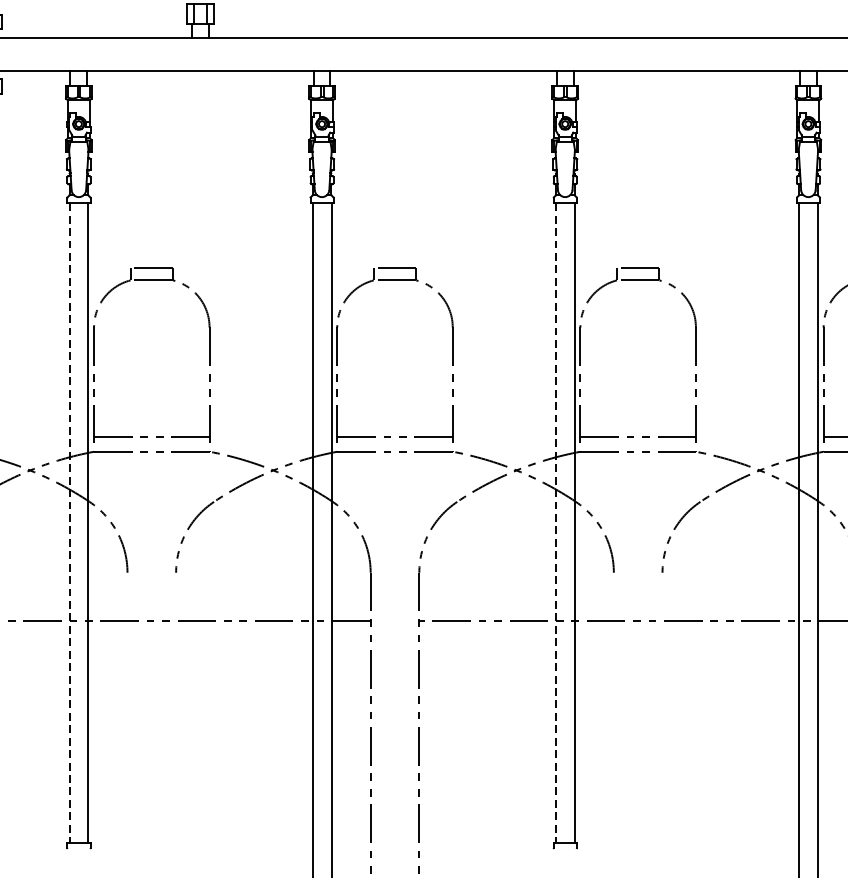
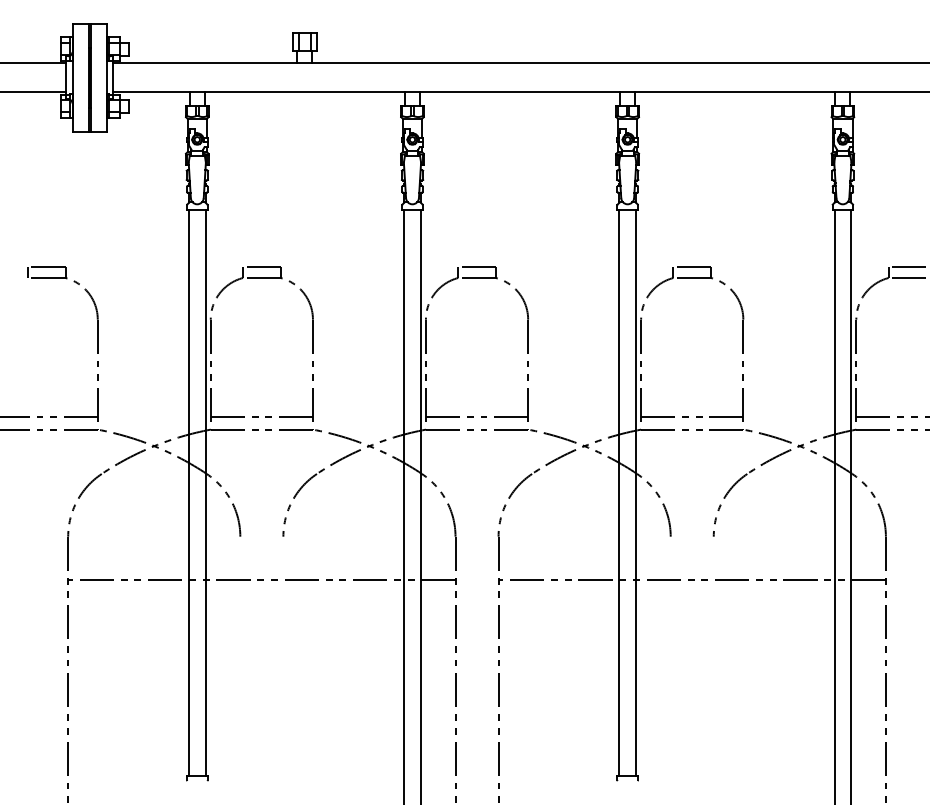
line: (70, 522) -> (189, 492), dashed -> solid
line: (555, 522) -> (619, 492), dashed -> solid

